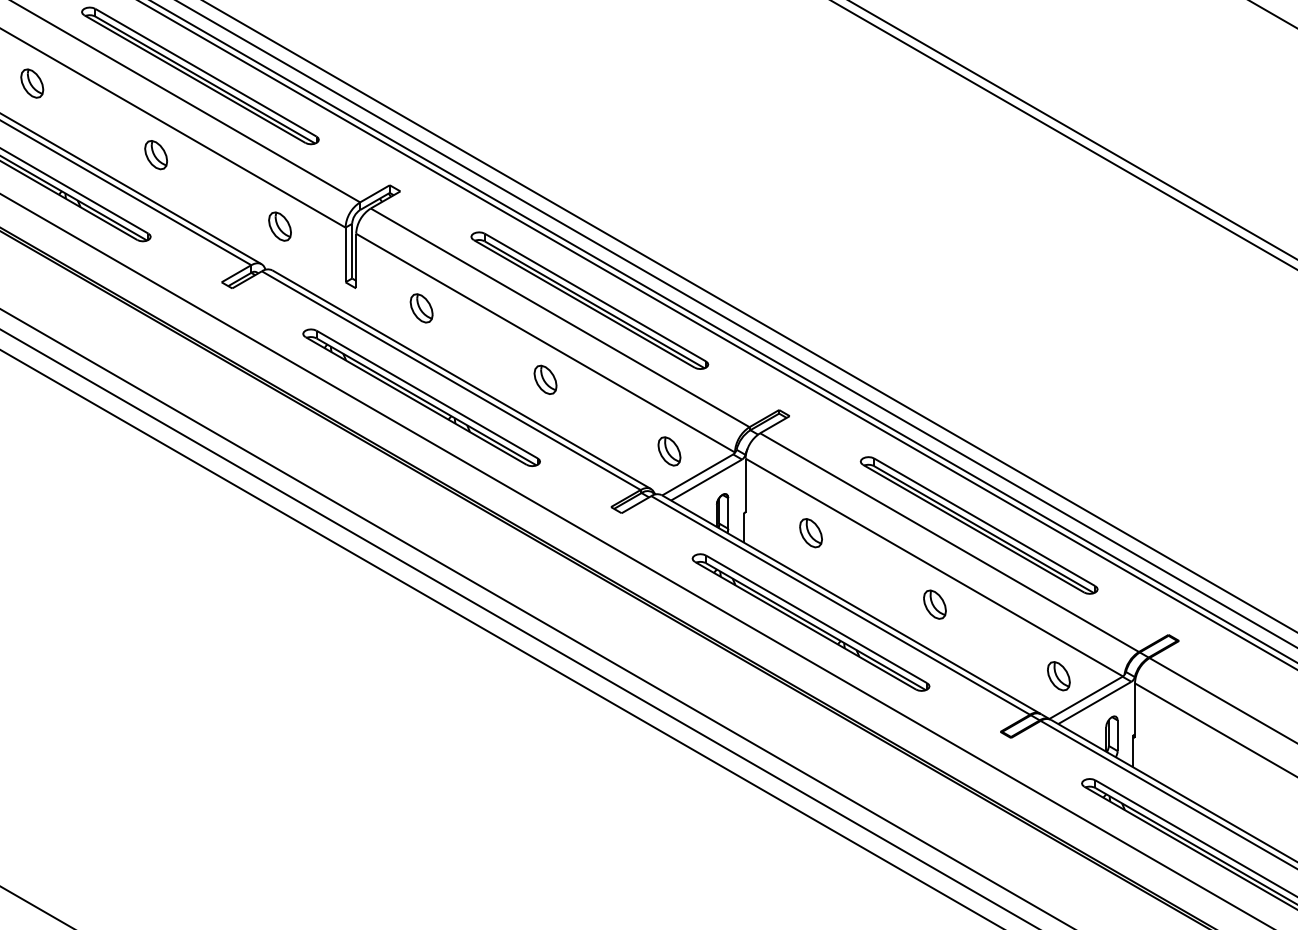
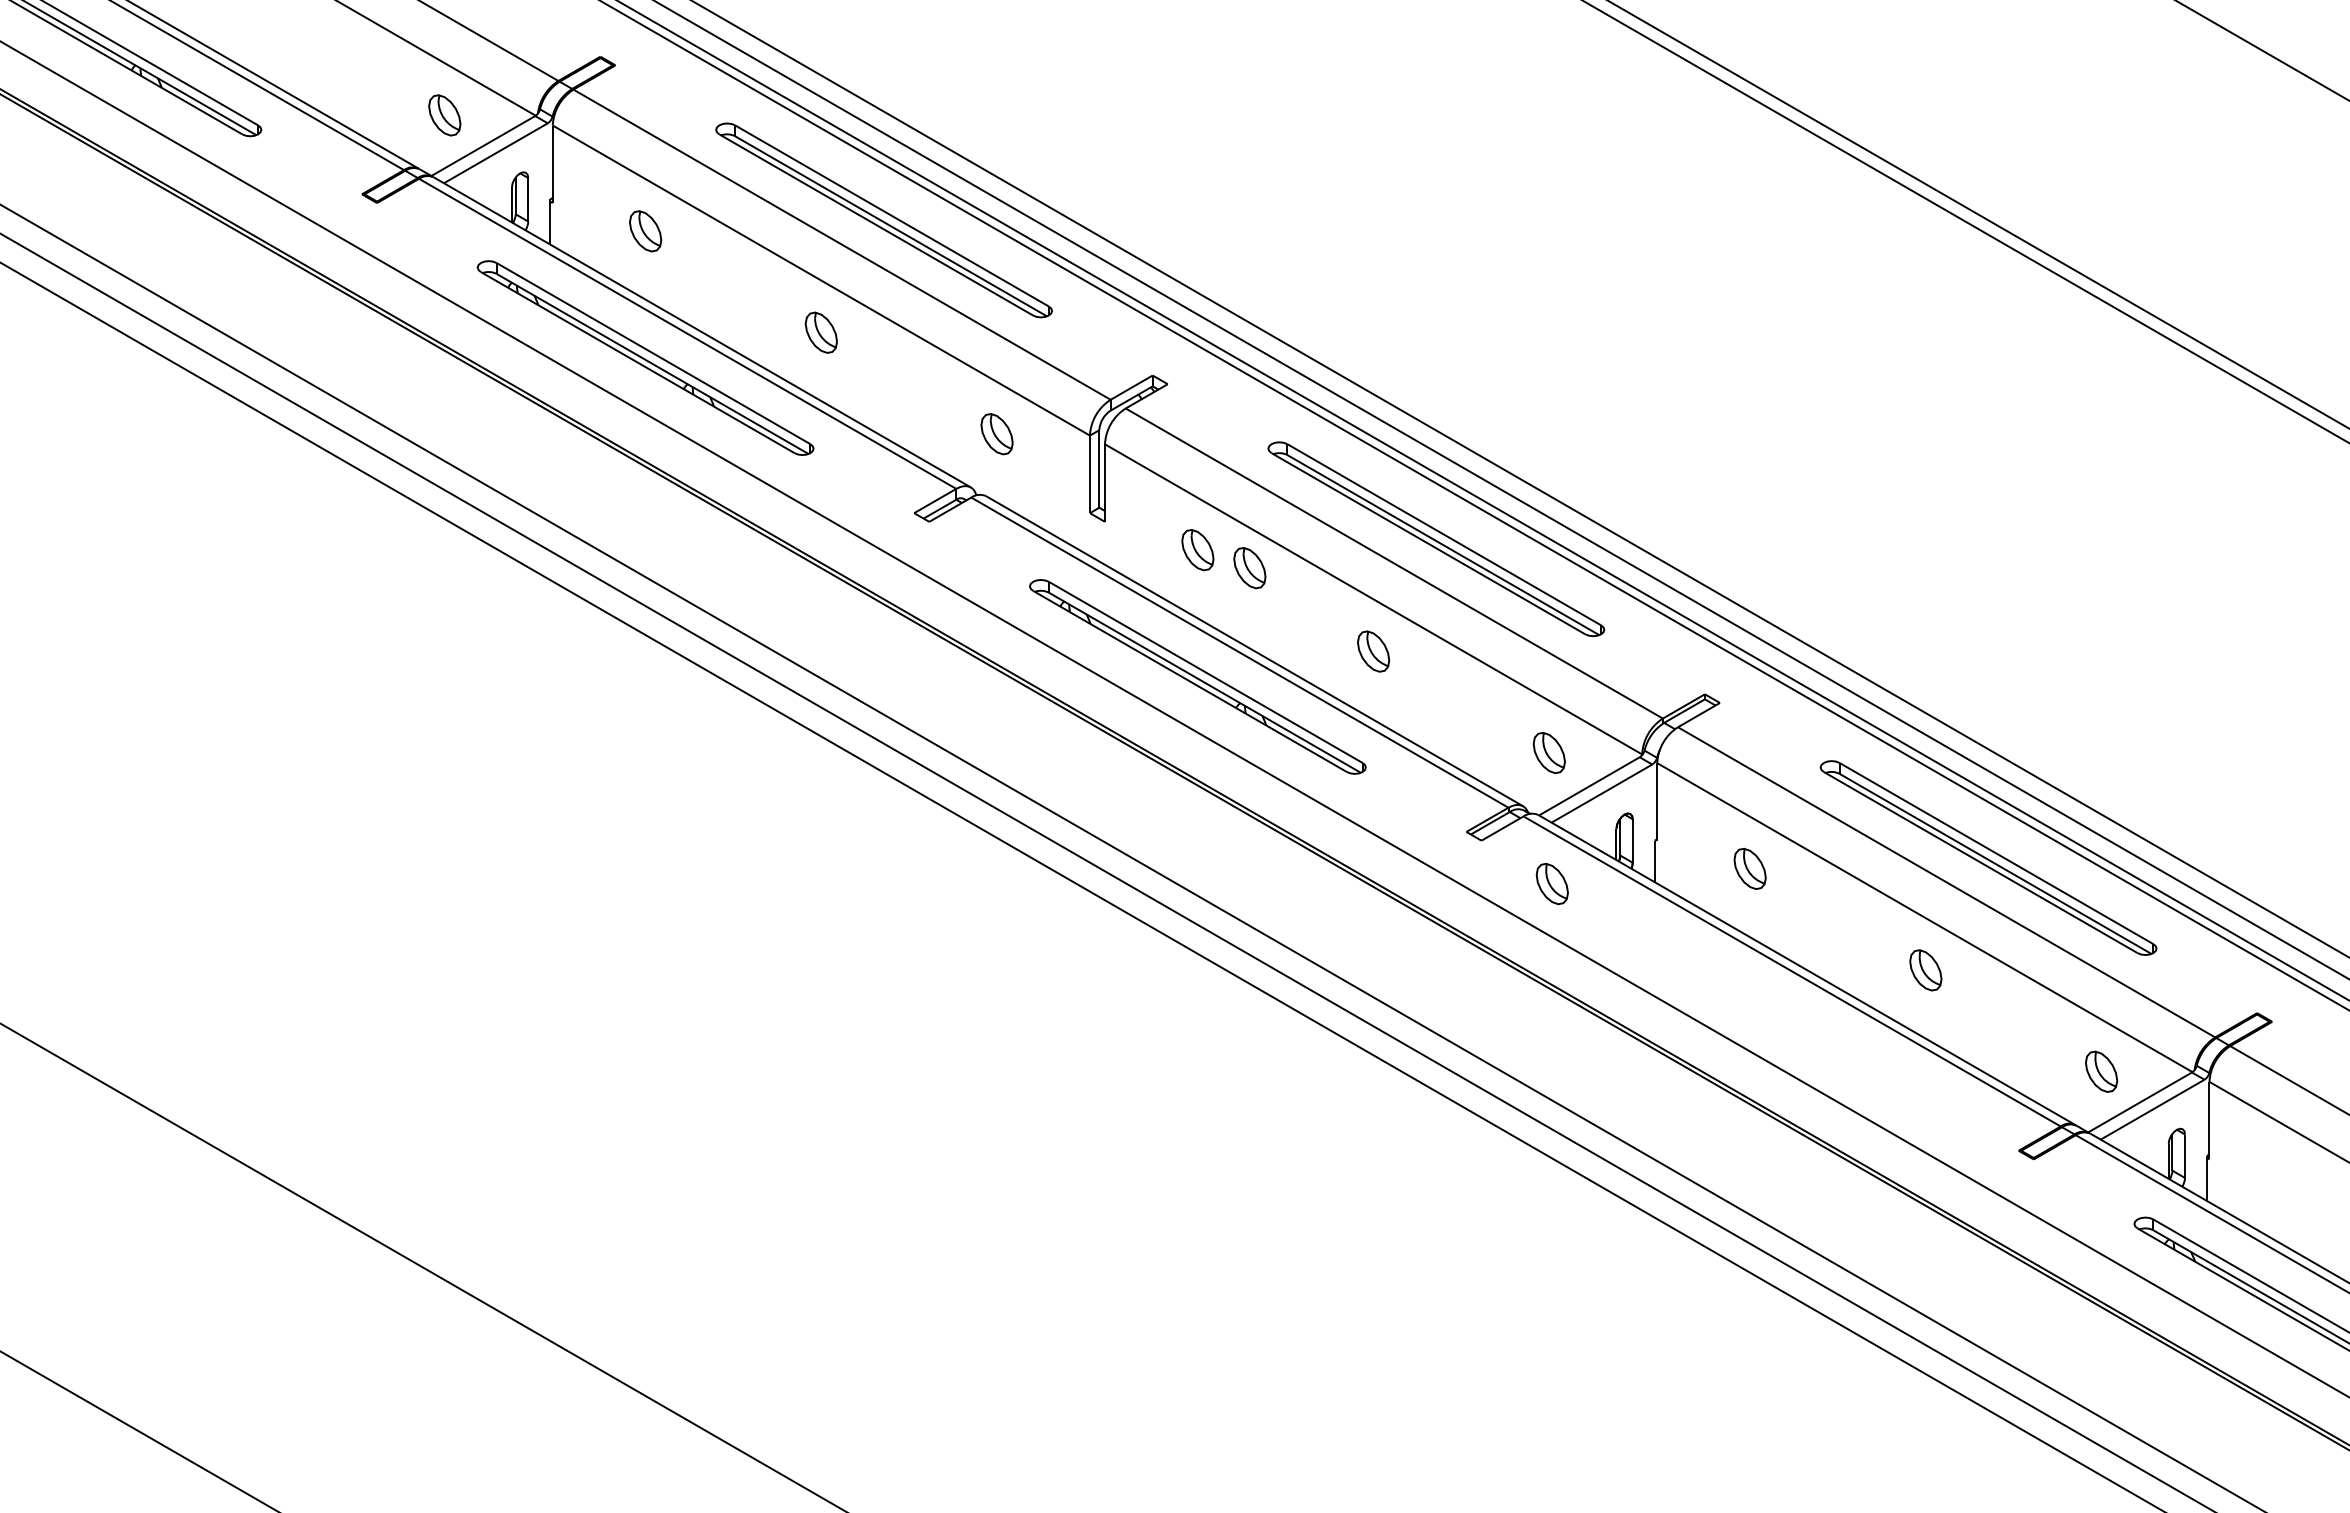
part: (458, 321) -> (1249, 568), added
part: (671, 544) -> (1551, 884), added
part: (810, 622) -> (1749, 995), removed

